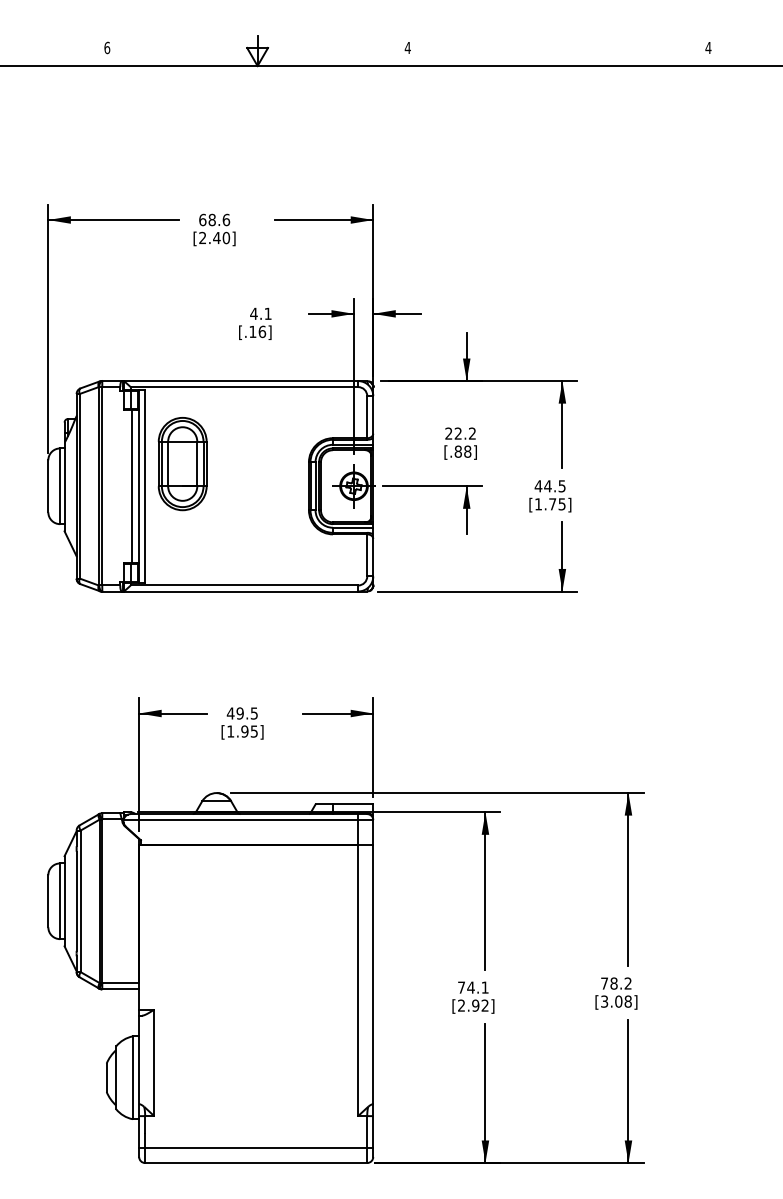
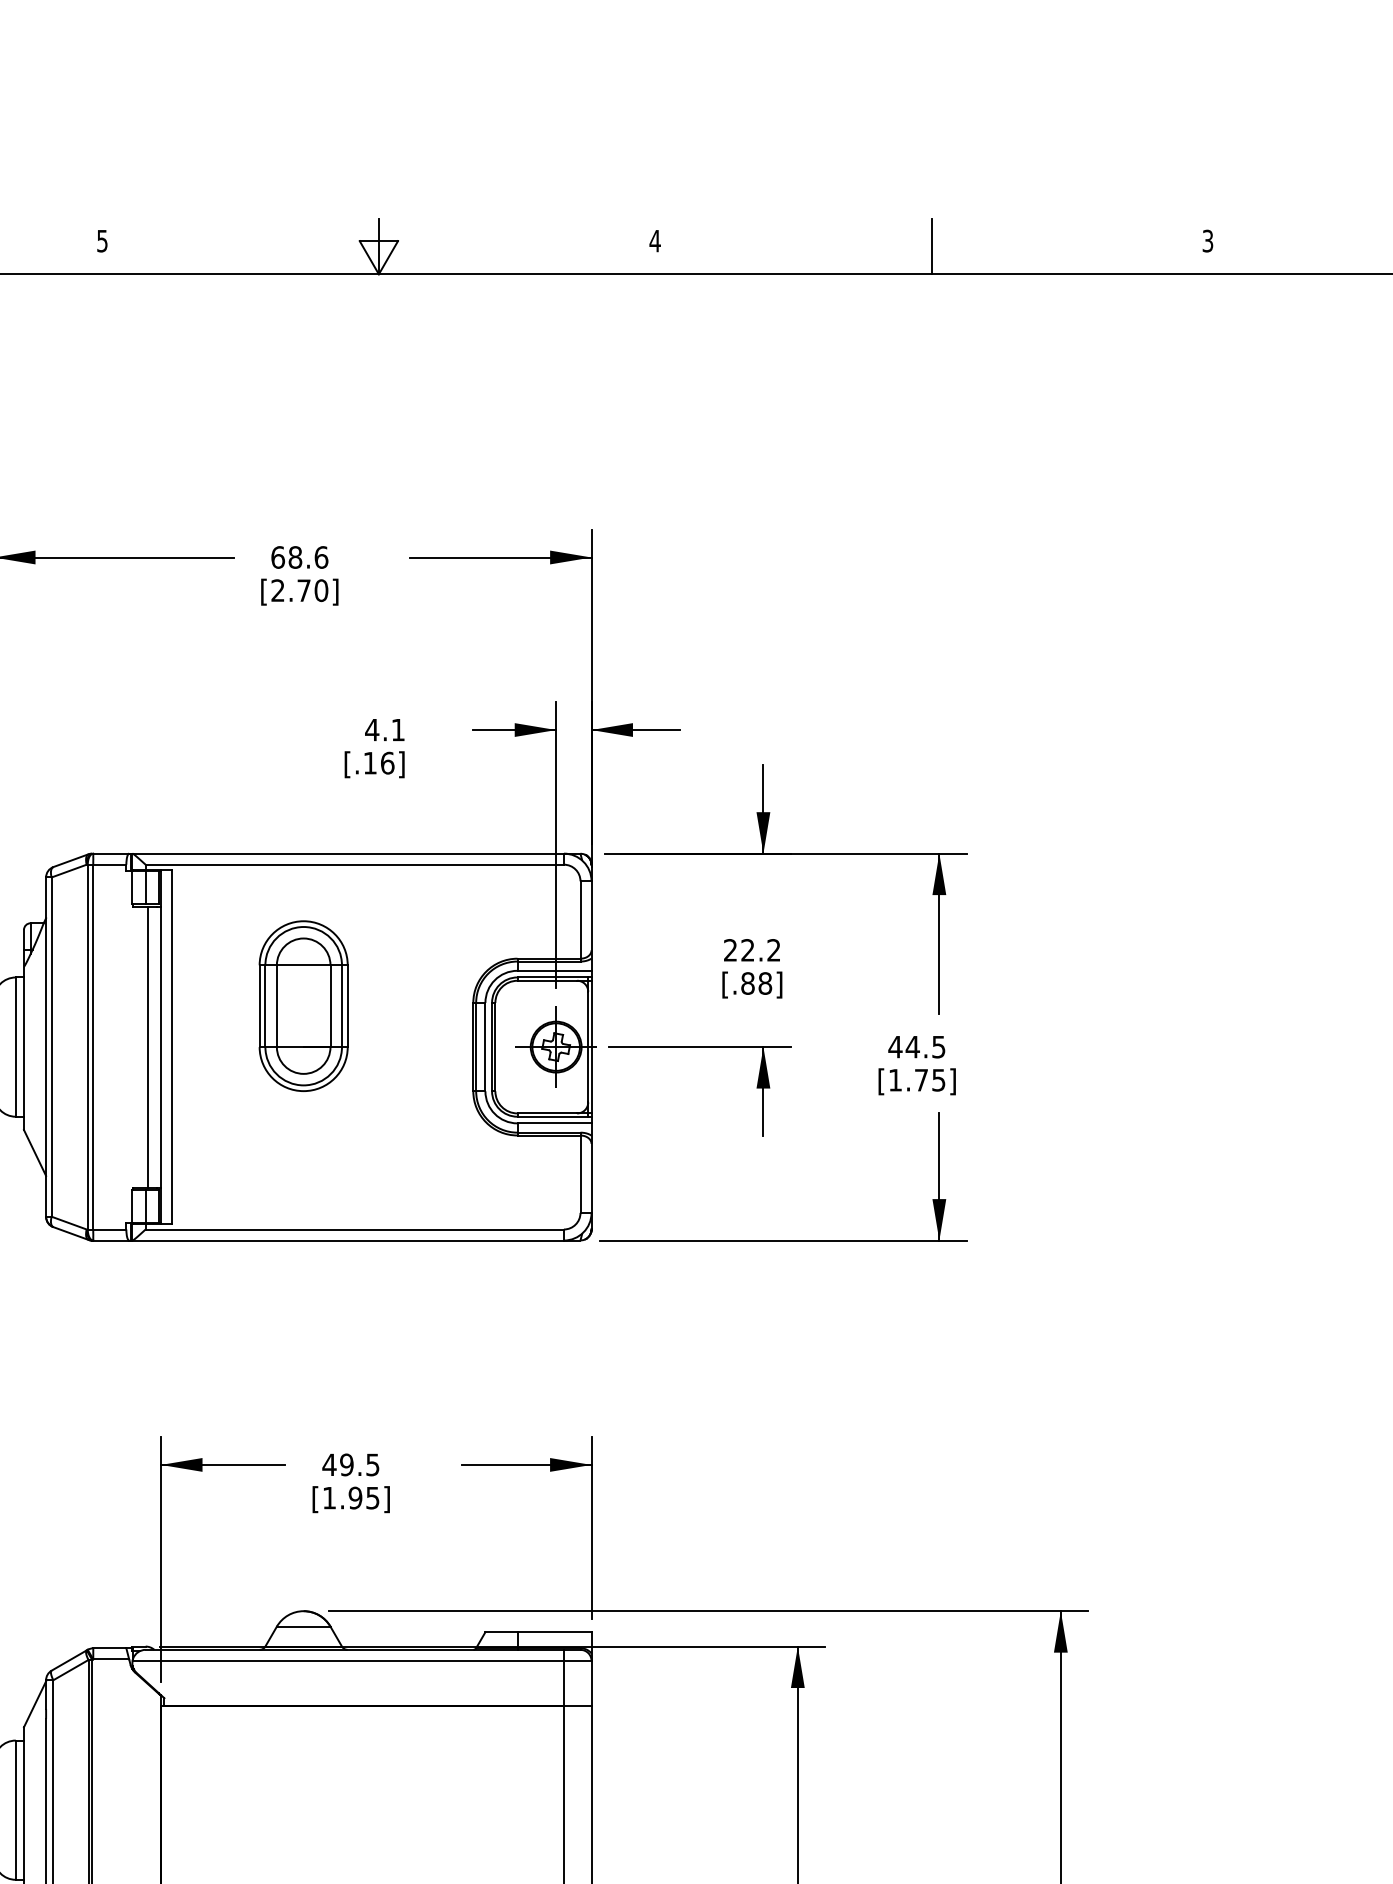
text: (107, 47) -> (102, 240), 6 -> 5
text: (708, 47) -> (1207, 240), 4 -> 3
line: (558, 50) -> (932, 245), added
text: (216, 237) -> (303, 589), [2.40] -> [2.70]
part: (182, 464) -> (303, 1007), moved

